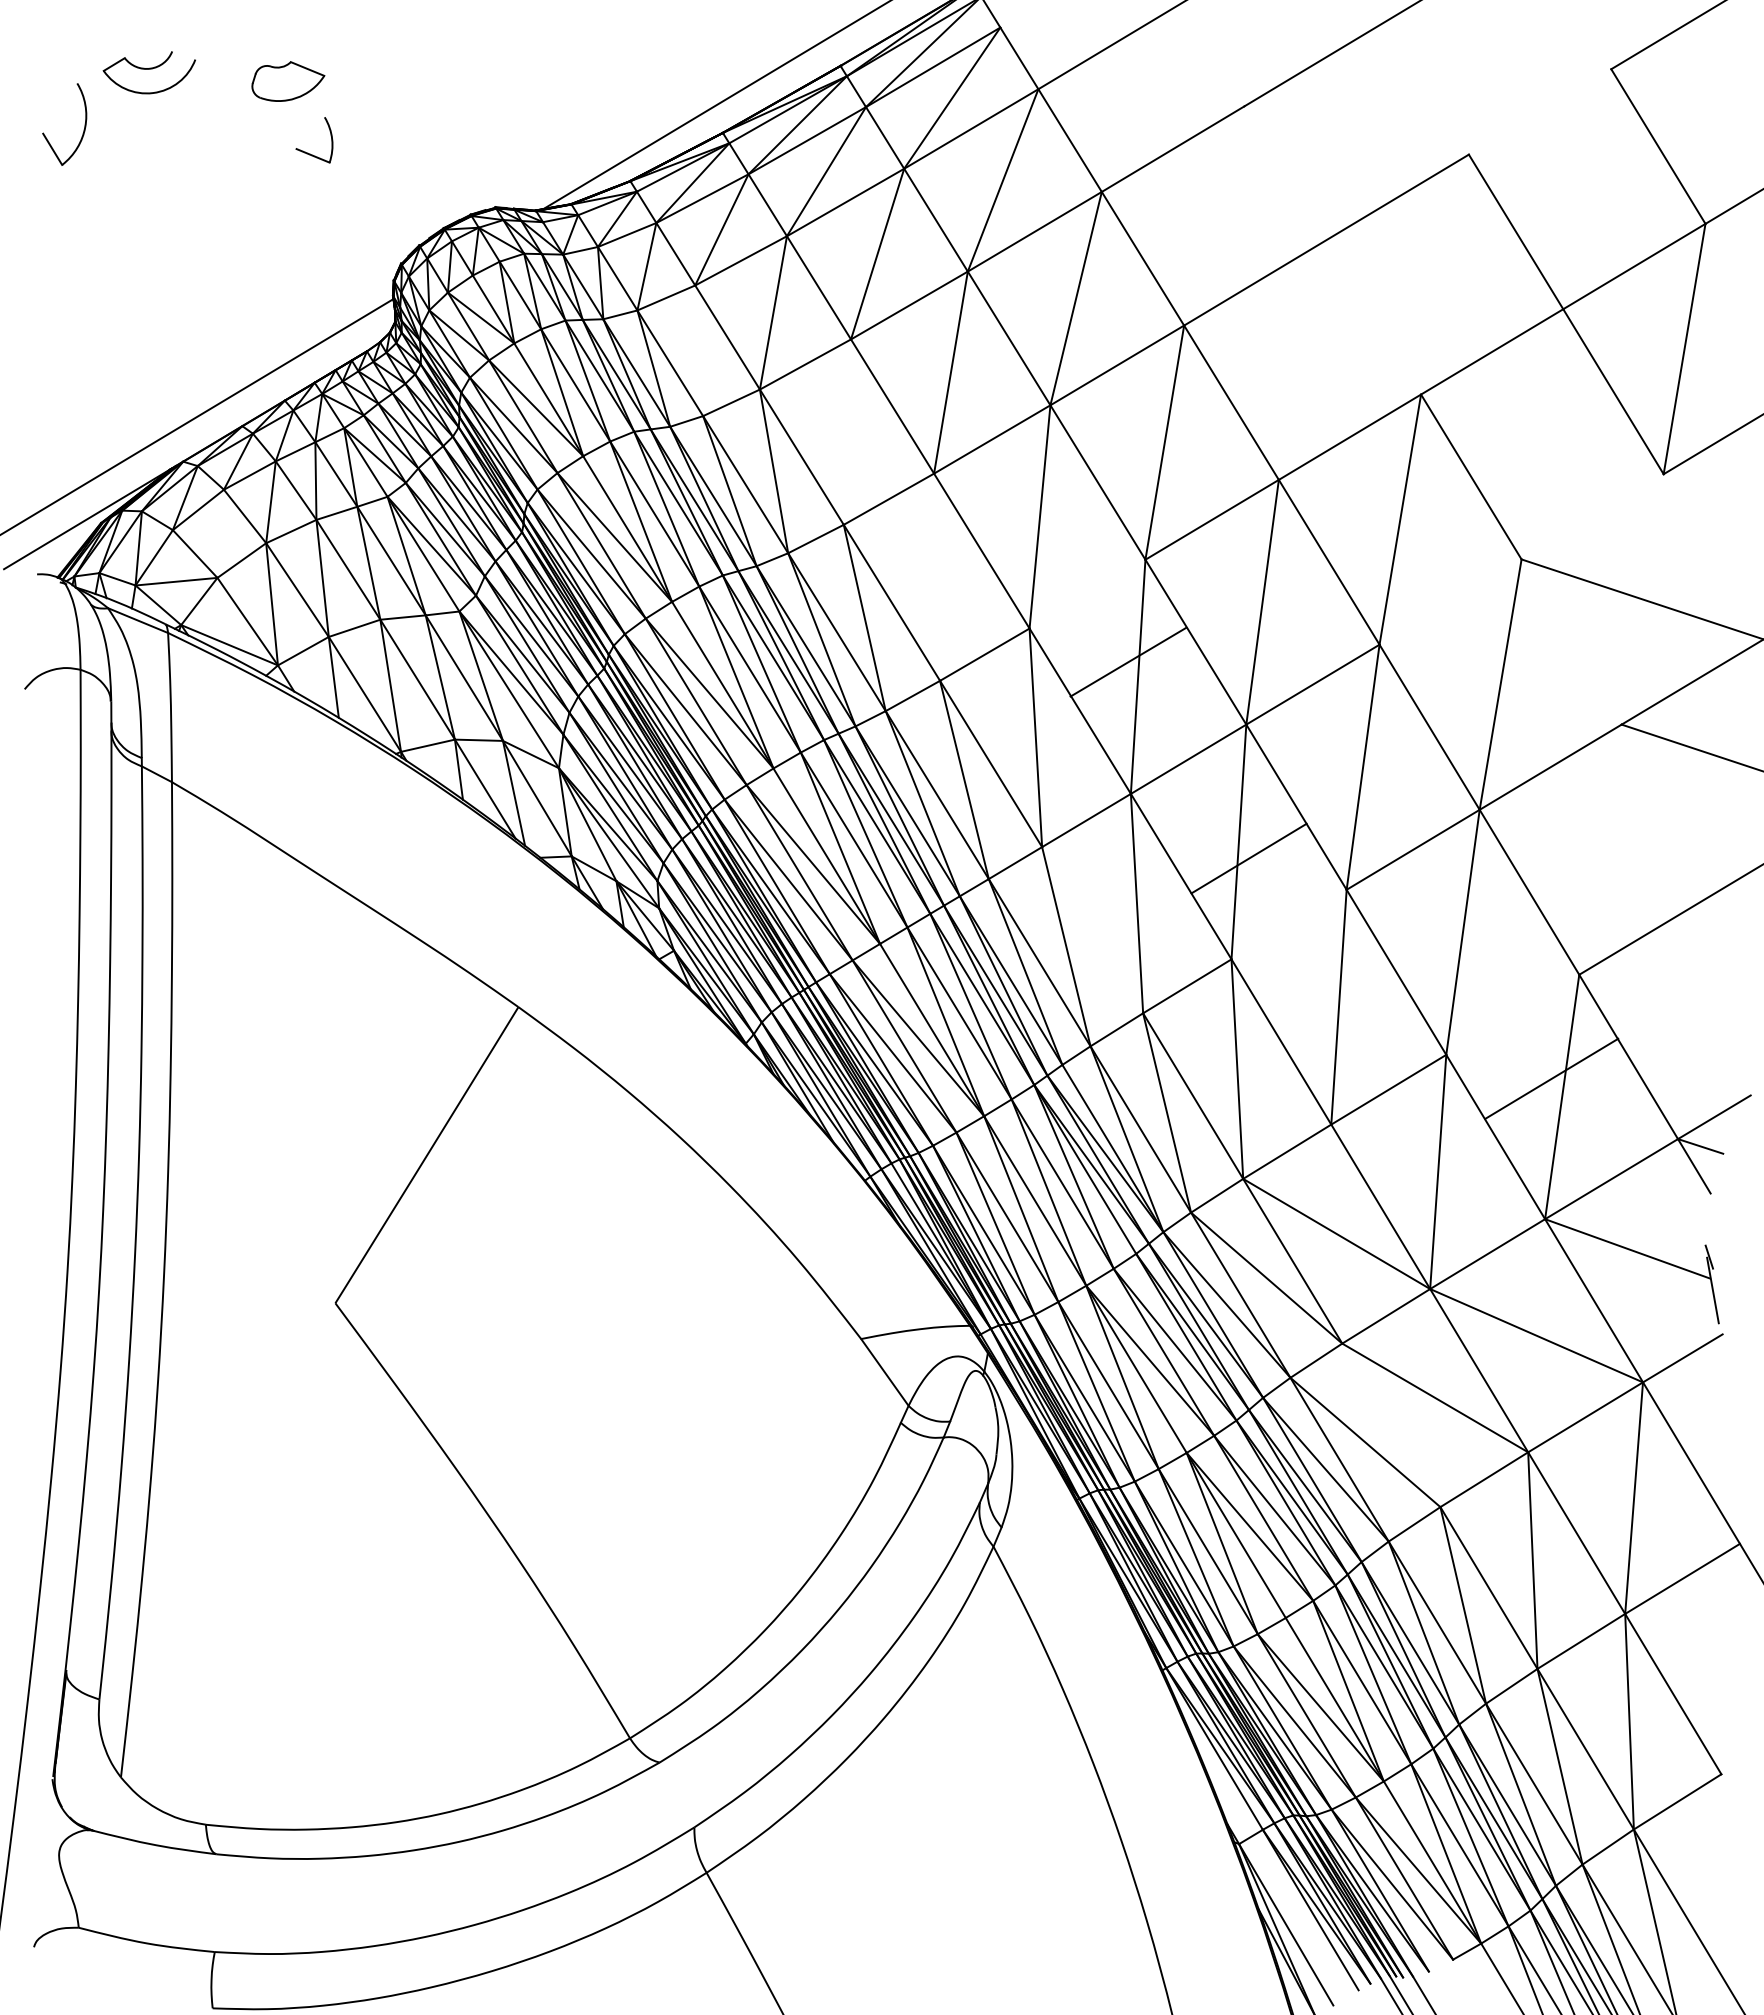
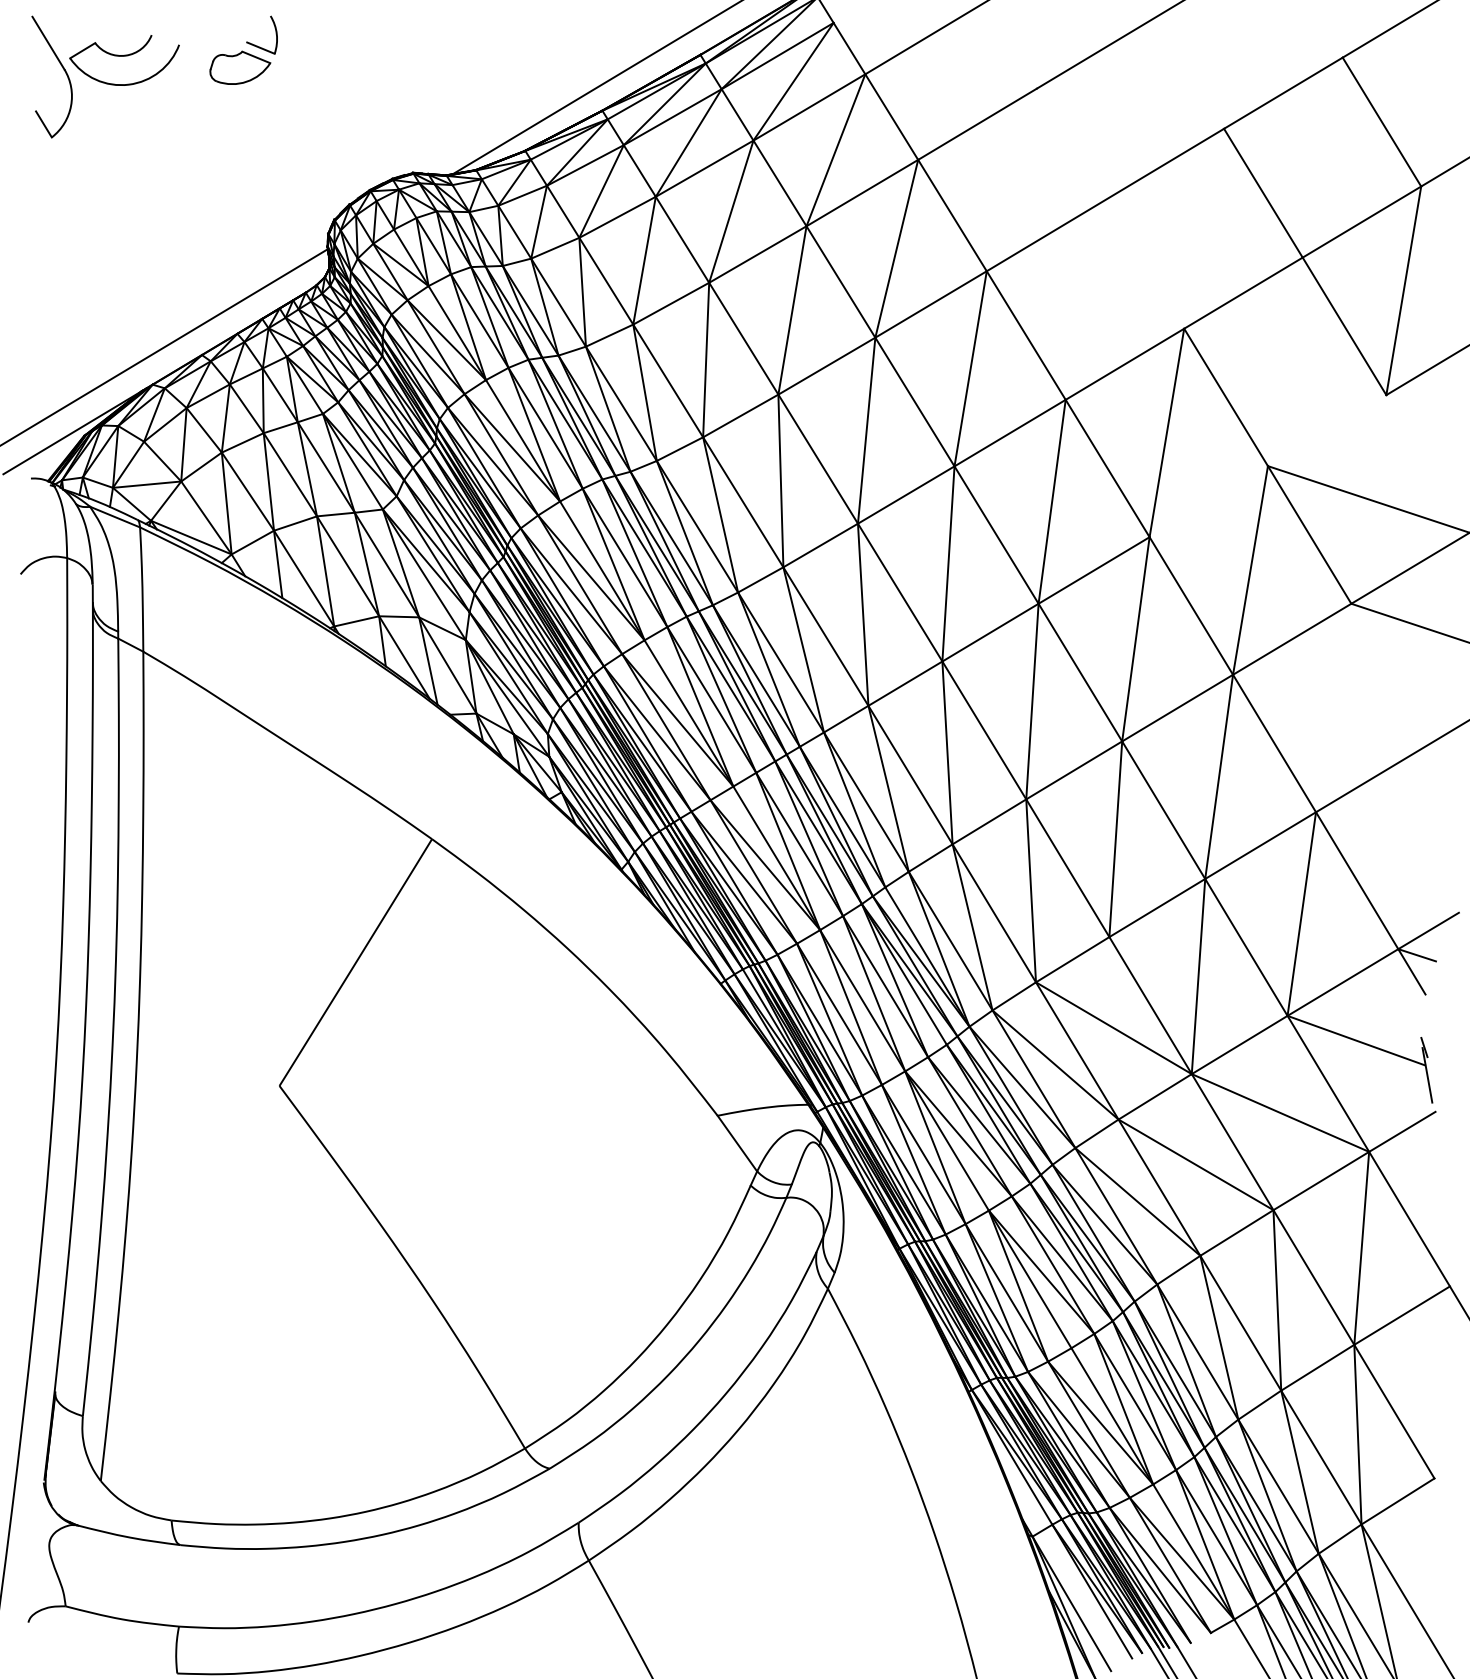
line: (57, 51) -> (47, 42), added
part: (149, 72) -> (124, 60), size x1.43
line: (1539, 111) -> (1282, 92), added
part: (310, 153) -> (258, 46), moved
line: (699, 350) -> (582, 292), added
line: (847, 431) -> (706, 359), added
line: (220, 533) -> (183, 444), added
line: (937, 576) -> (781, 480), added
line: (1571, 641) -> (1309, 534), added
line: (1128, 661) -> (906, 494), moved
line: (1248, 858) -> (1073, 770), moved
line: (1092, 930) -> (910, 775), added
line: (1551, 1078) -> (1260, 845), moved
line: (1391, 1425) -> (1159, 1187), added

